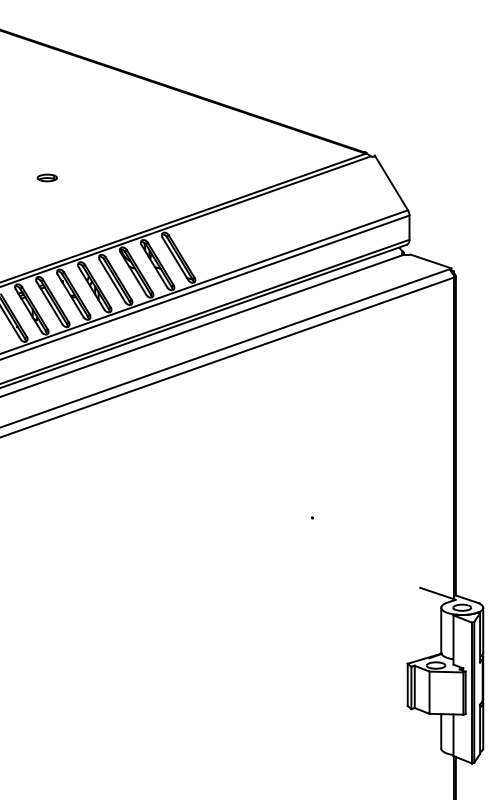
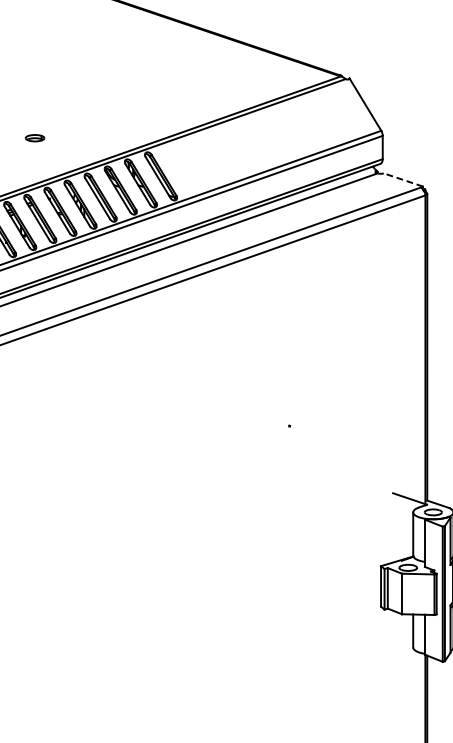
part: (46, 177) -> (34, 137), moved
line: (430, 261) -> (402, 179), solid -> dashed

